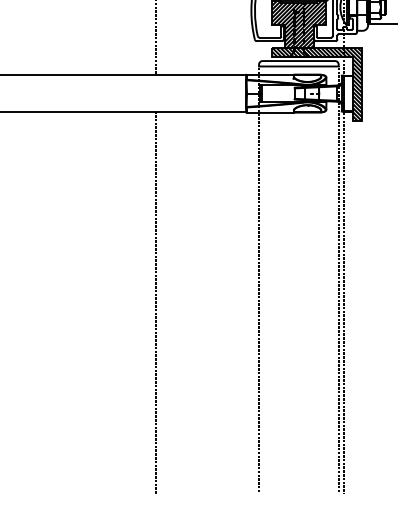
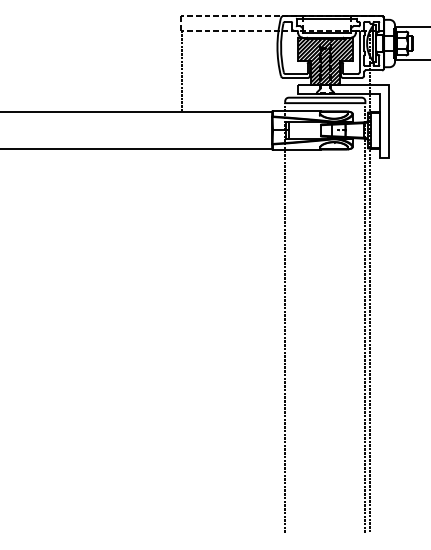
hatch: (316, 83) -> (343, 120), removed
line: (156, 303) -> (181, 341), removed

